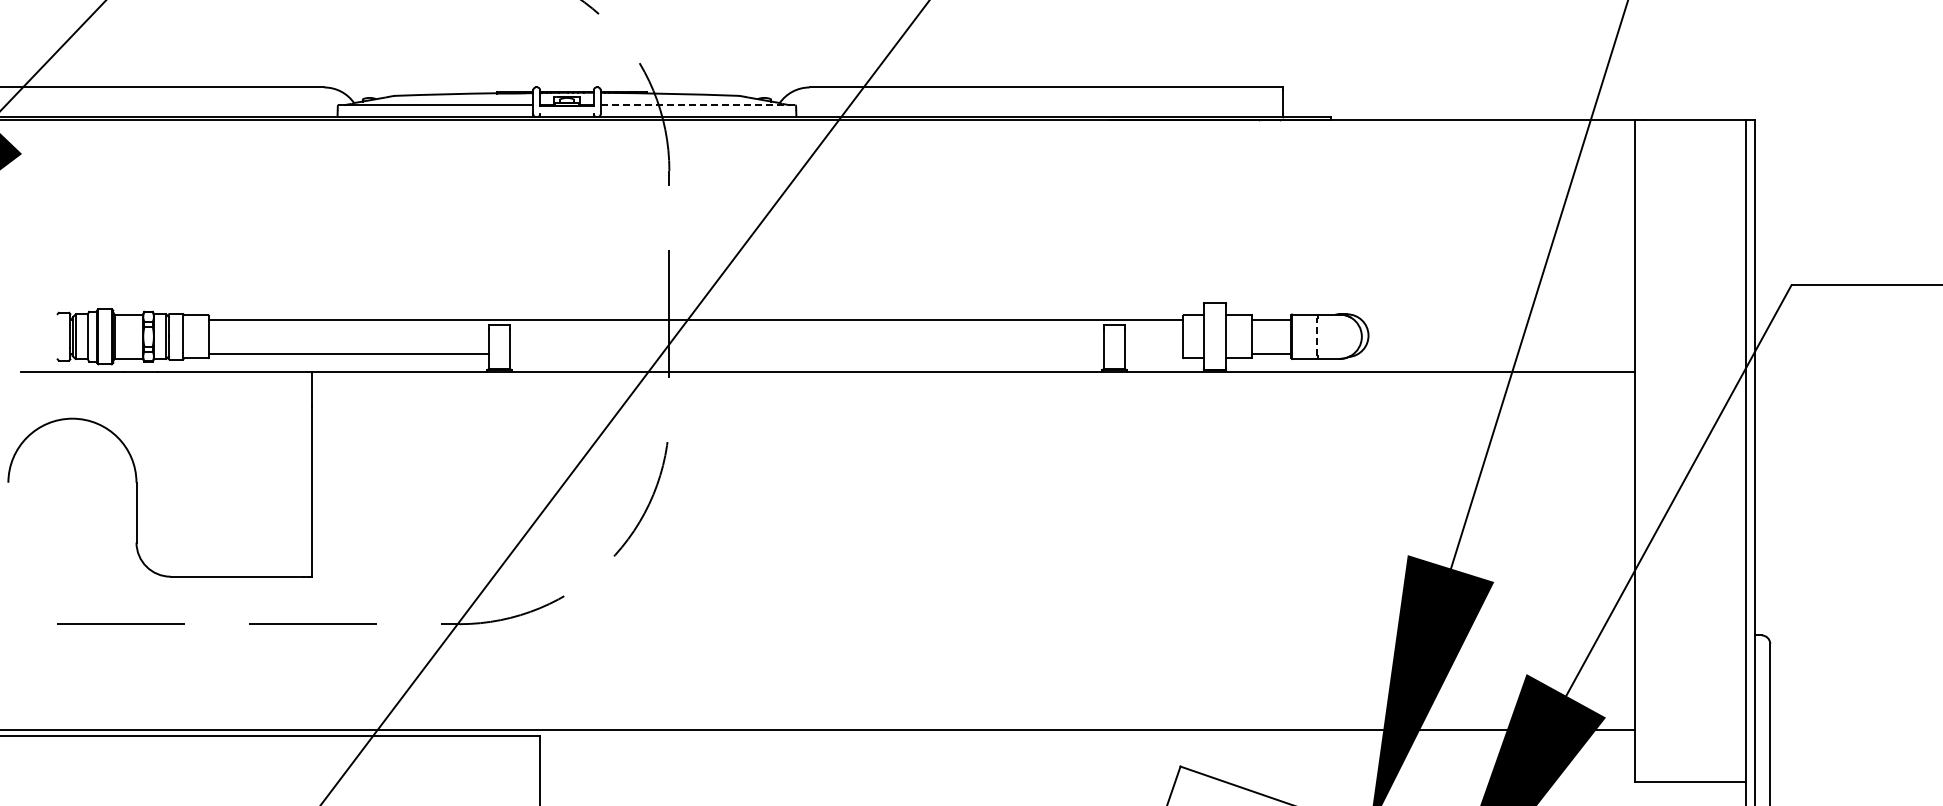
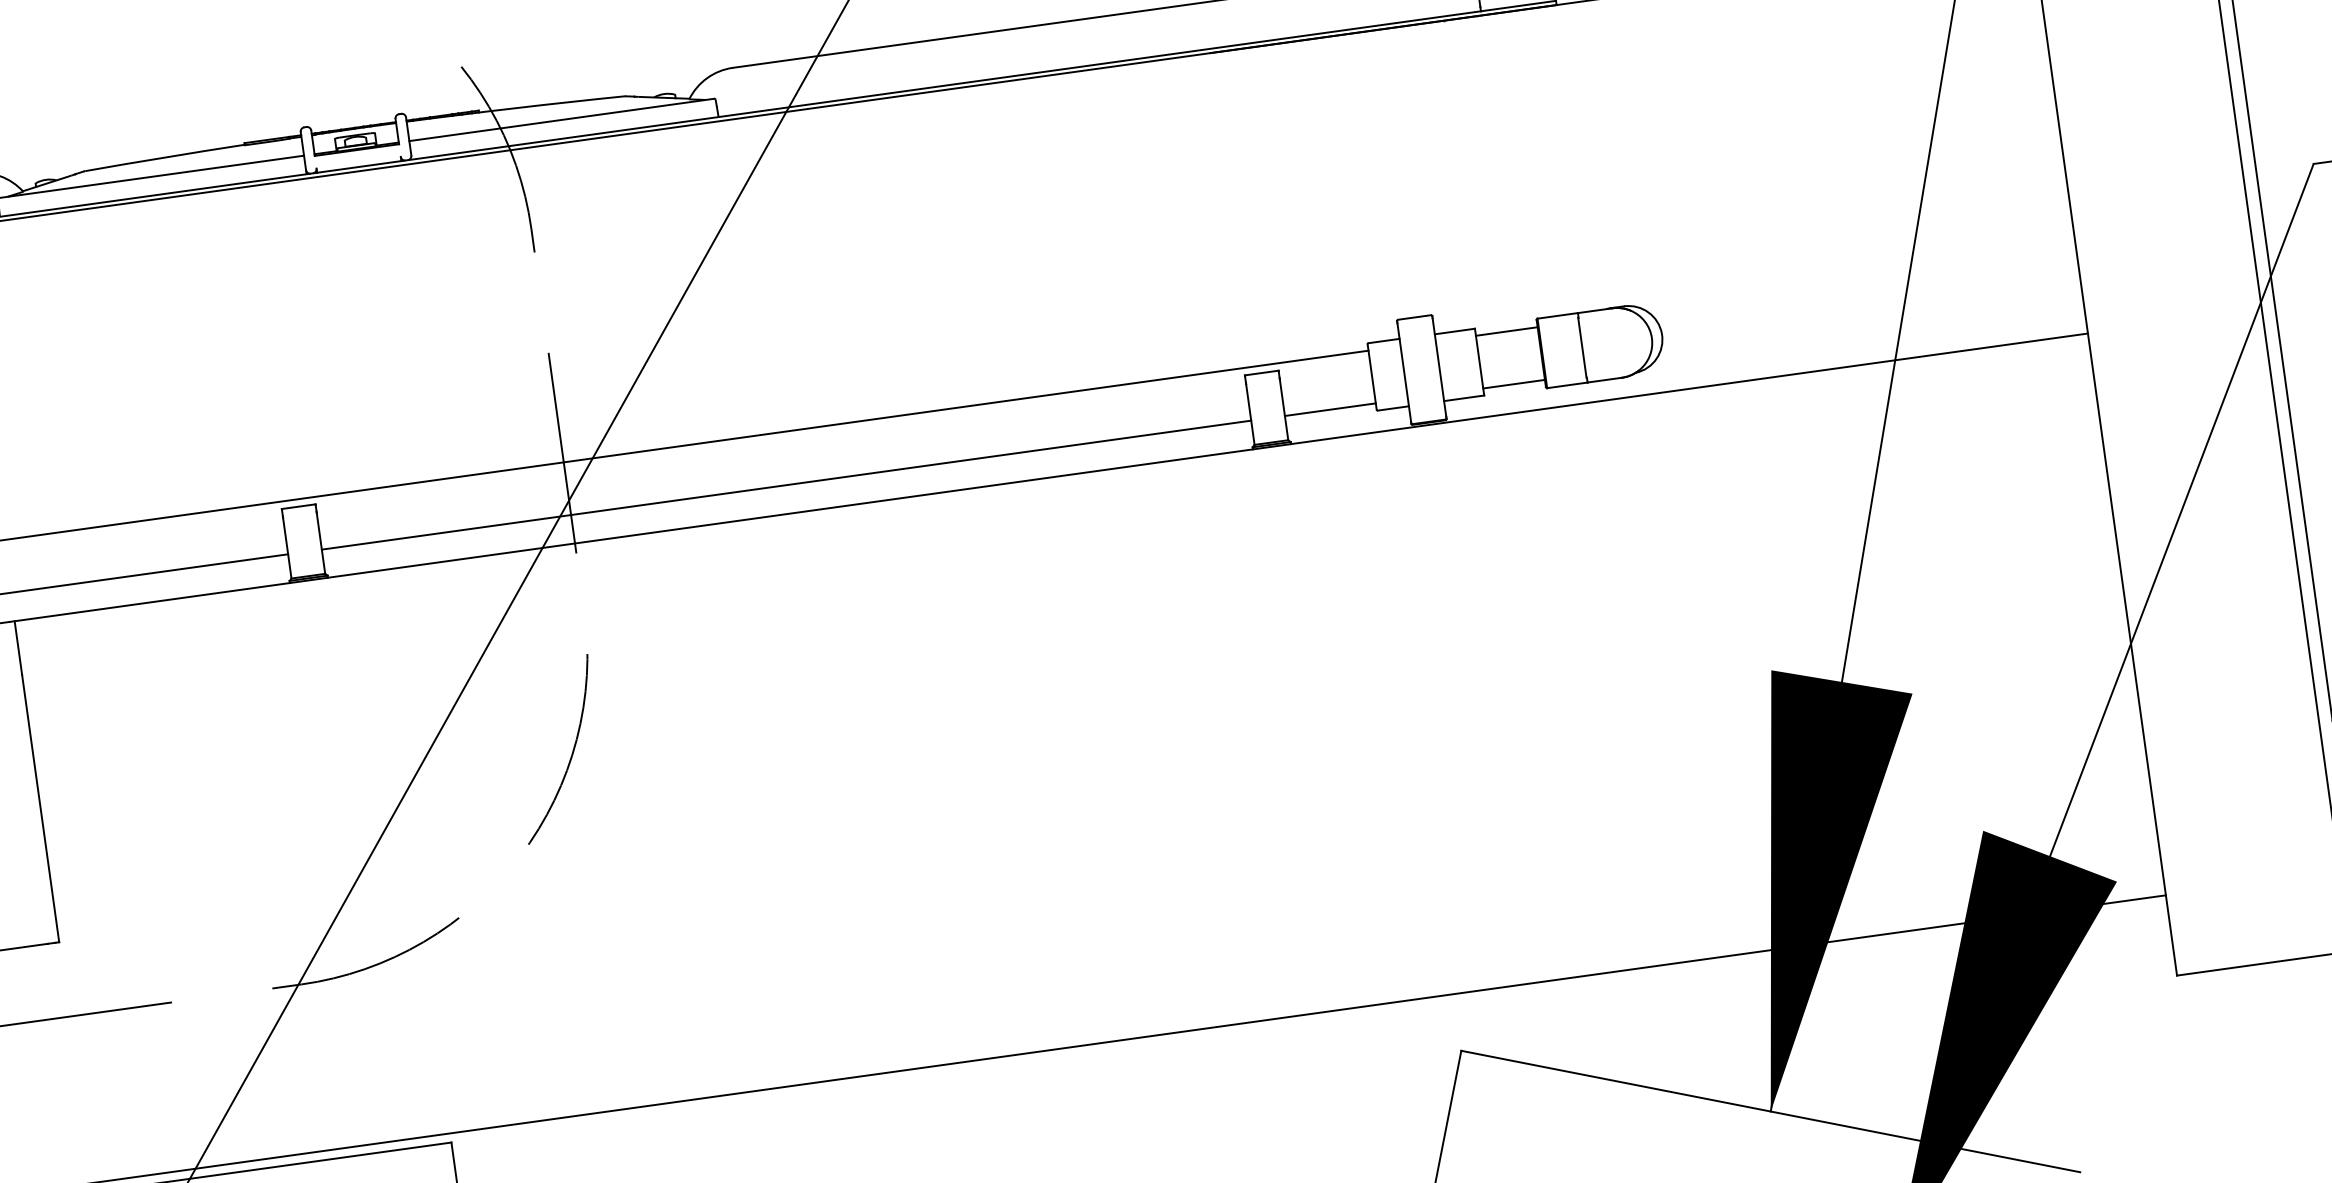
line: (698, 105) -> (562, 120), dashed -> solid
line: (1317, 336) -> (1582, 347), dashed -> solid
line: (806, 353) -> (785, 485), added
line: (1154, 353) -> (1330, 409), added

